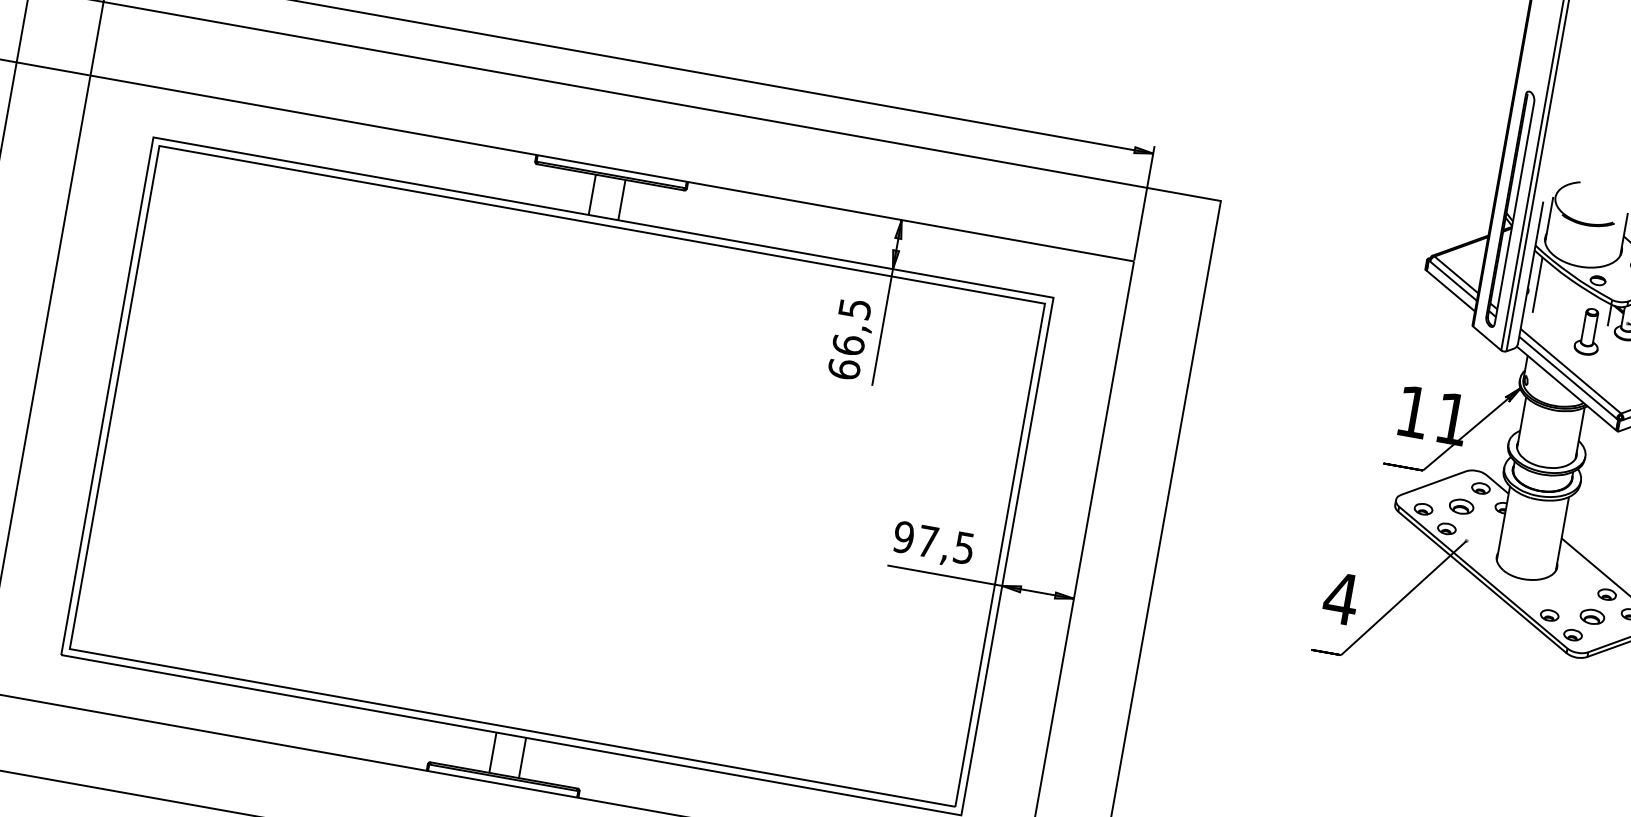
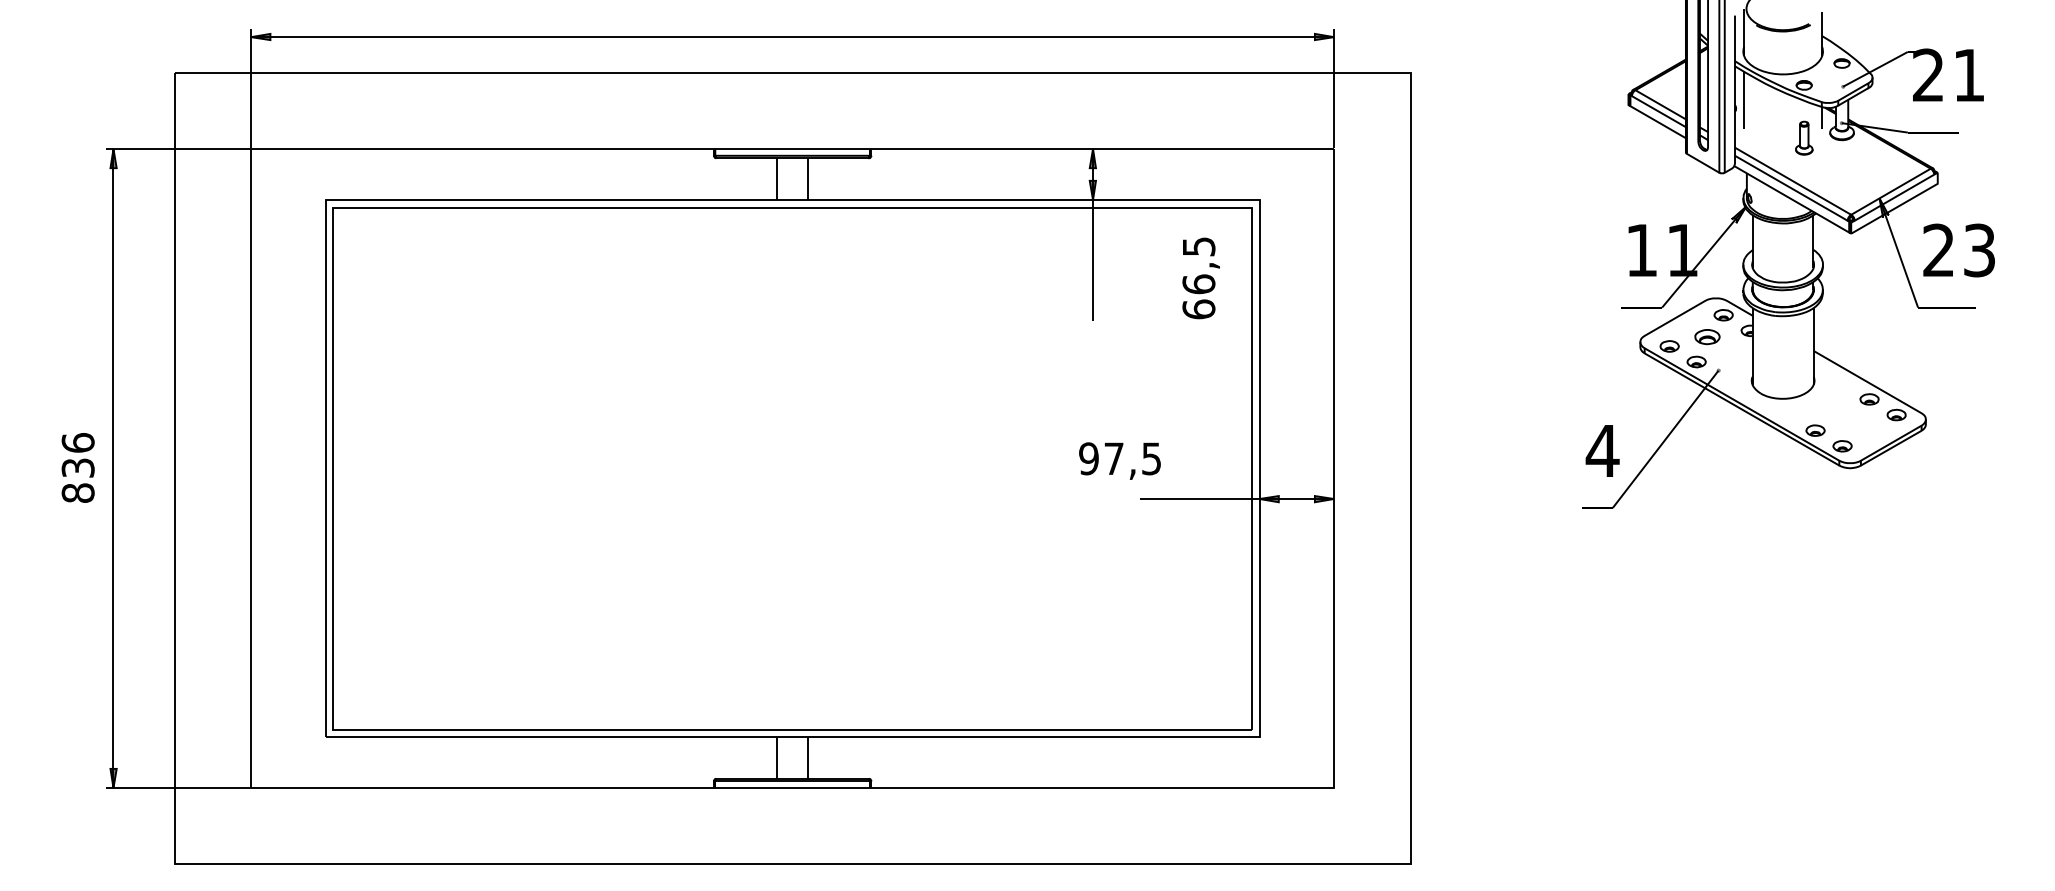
part: (1589, 331) -> (1804, 137), size x0.7
text: (851, 339) -> (1200, 278), moved
text: (932, 544) -> (1119, 460), moved
part: (1592, 616) -> (1858, 424), removed

